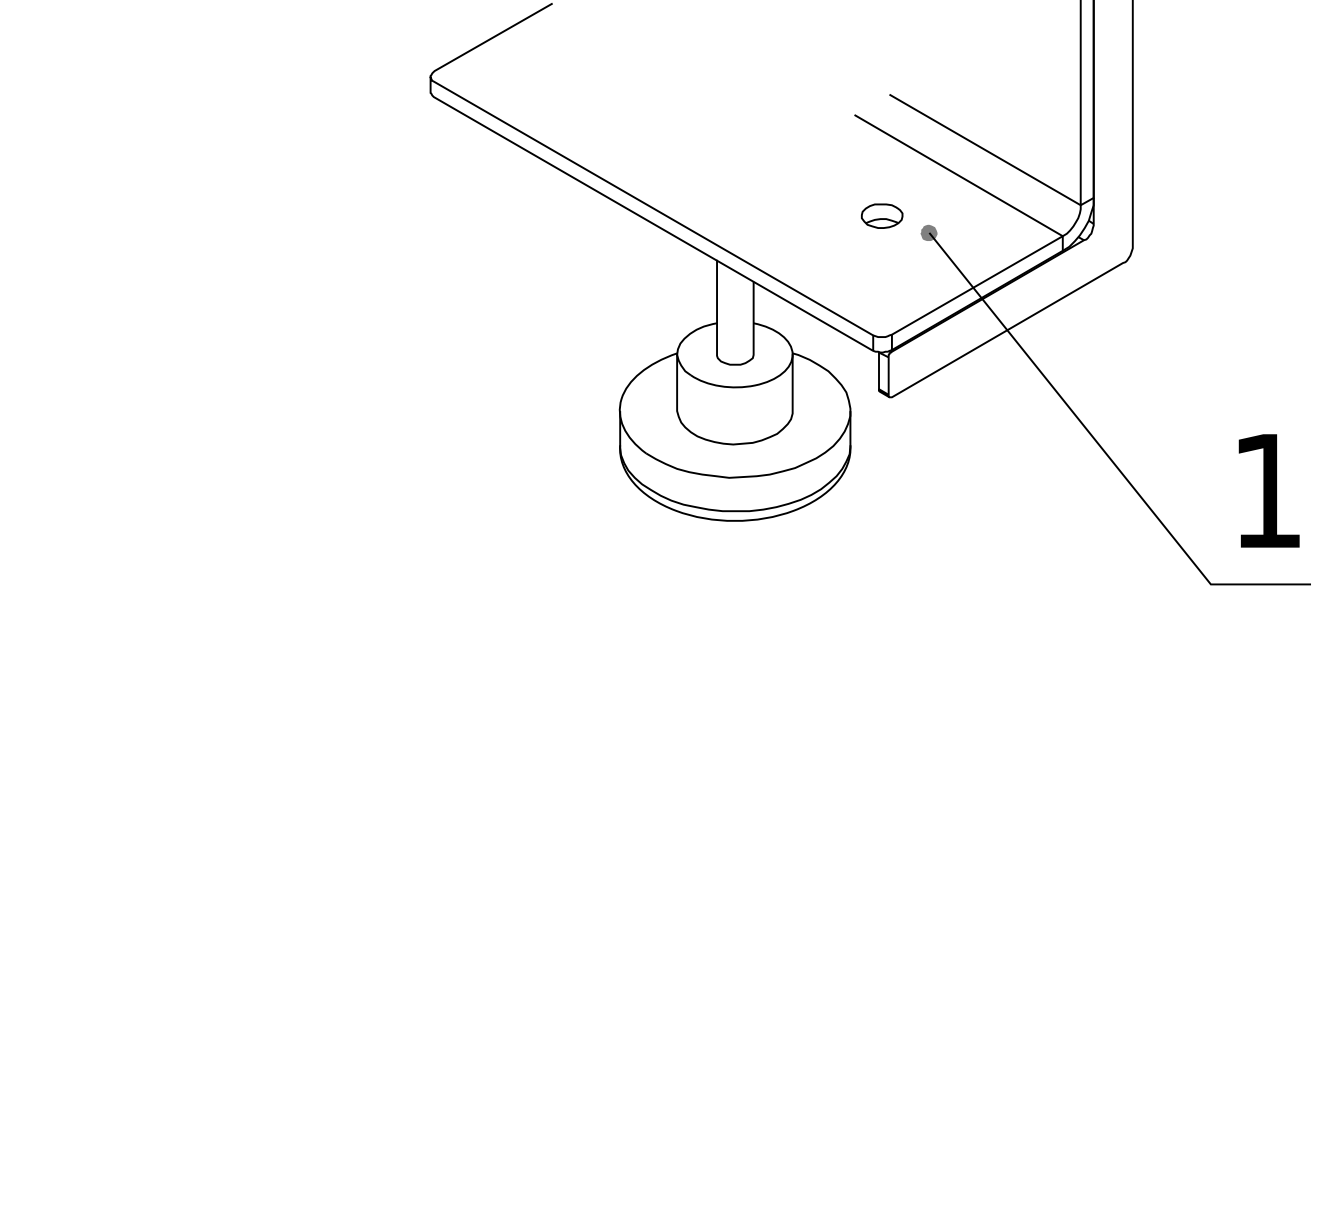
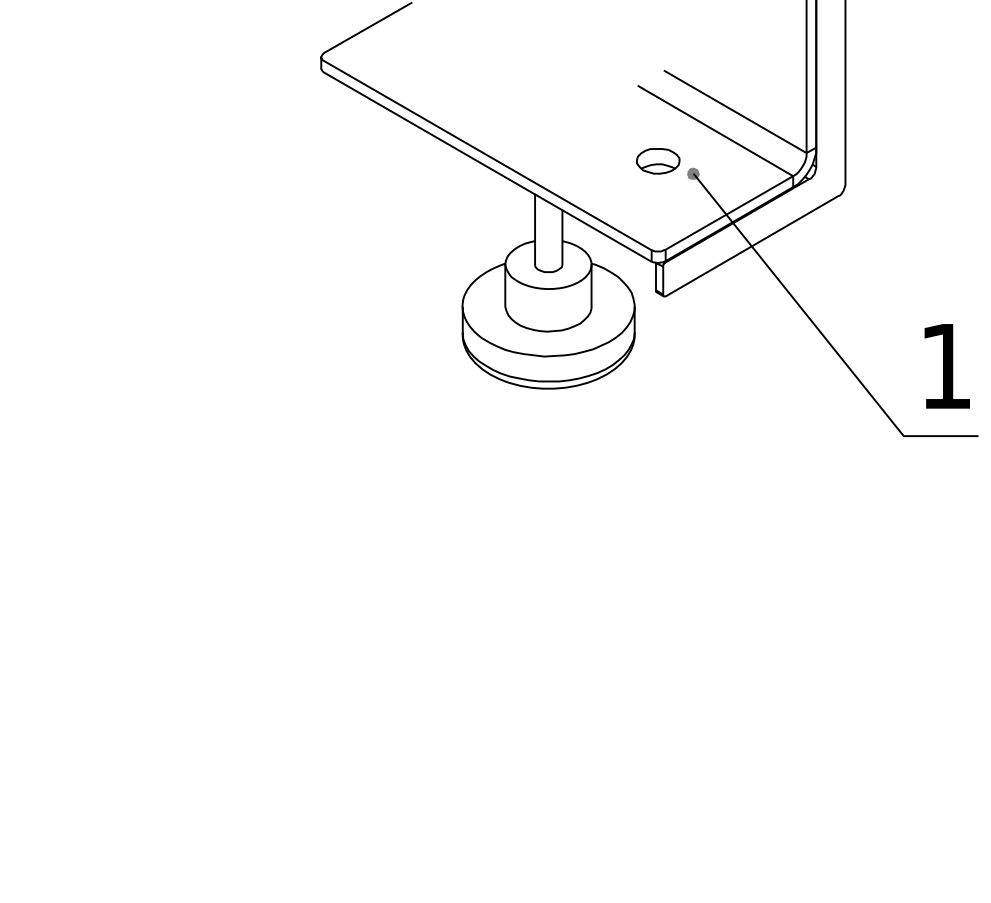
part: (882, 215) -> (658, 160), size x1.4

